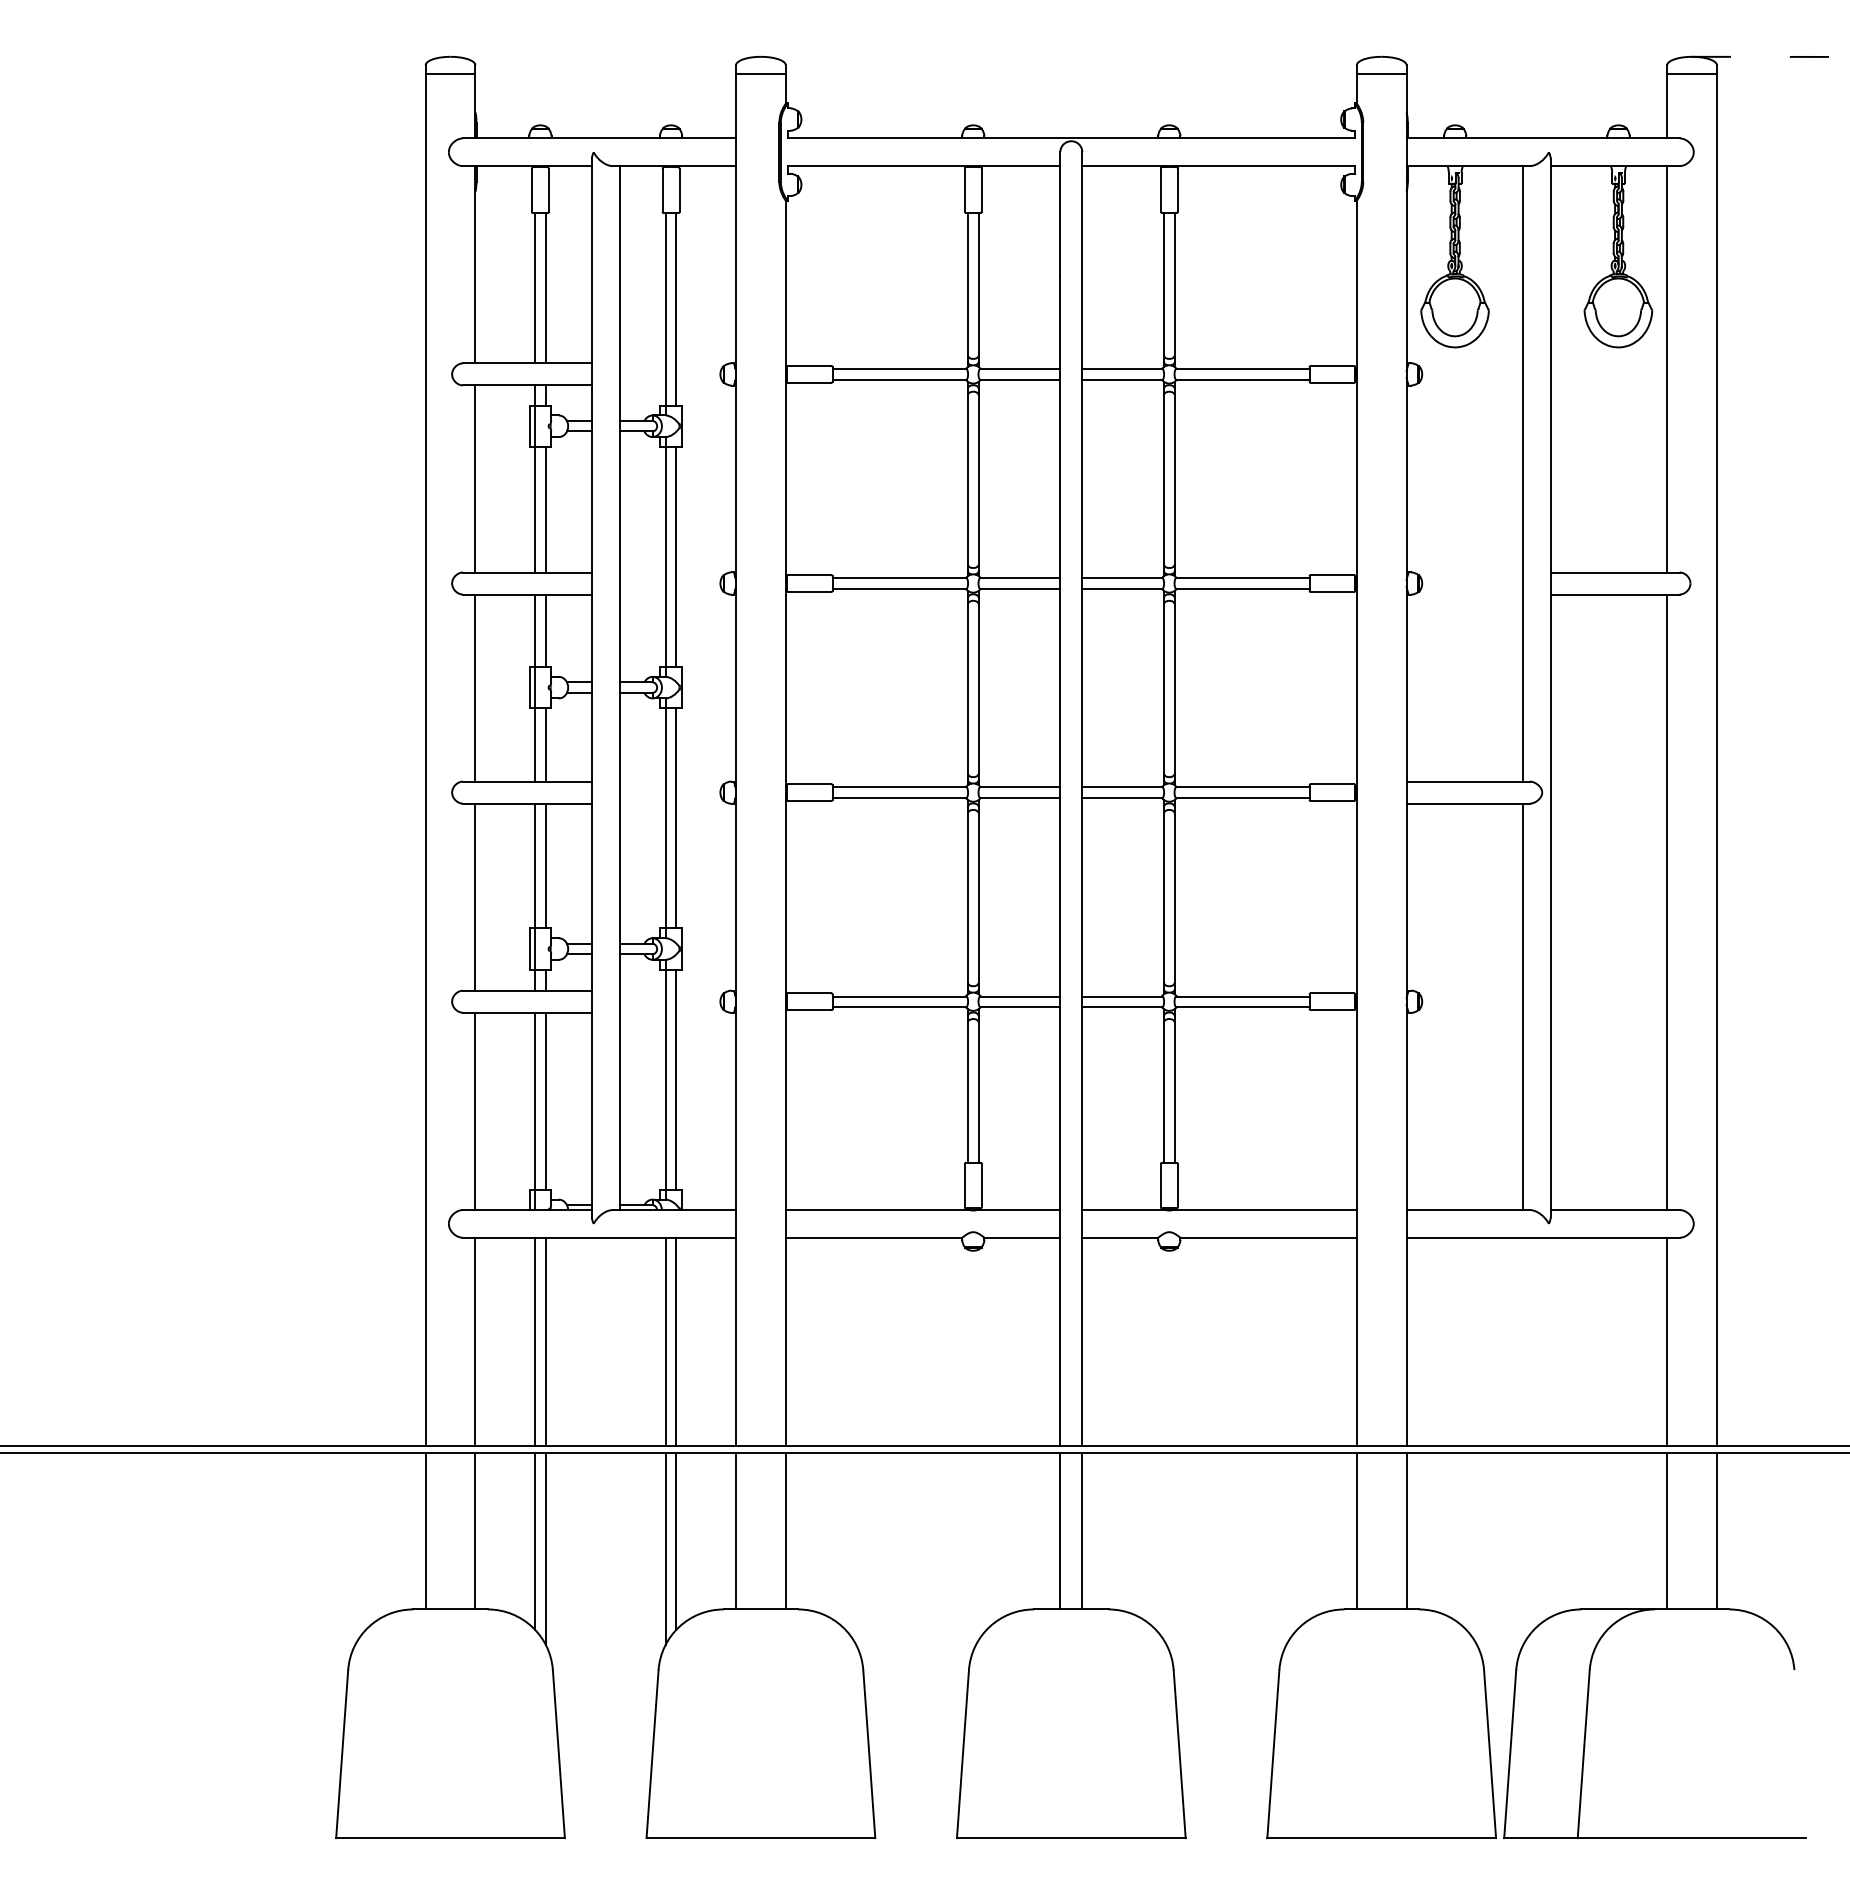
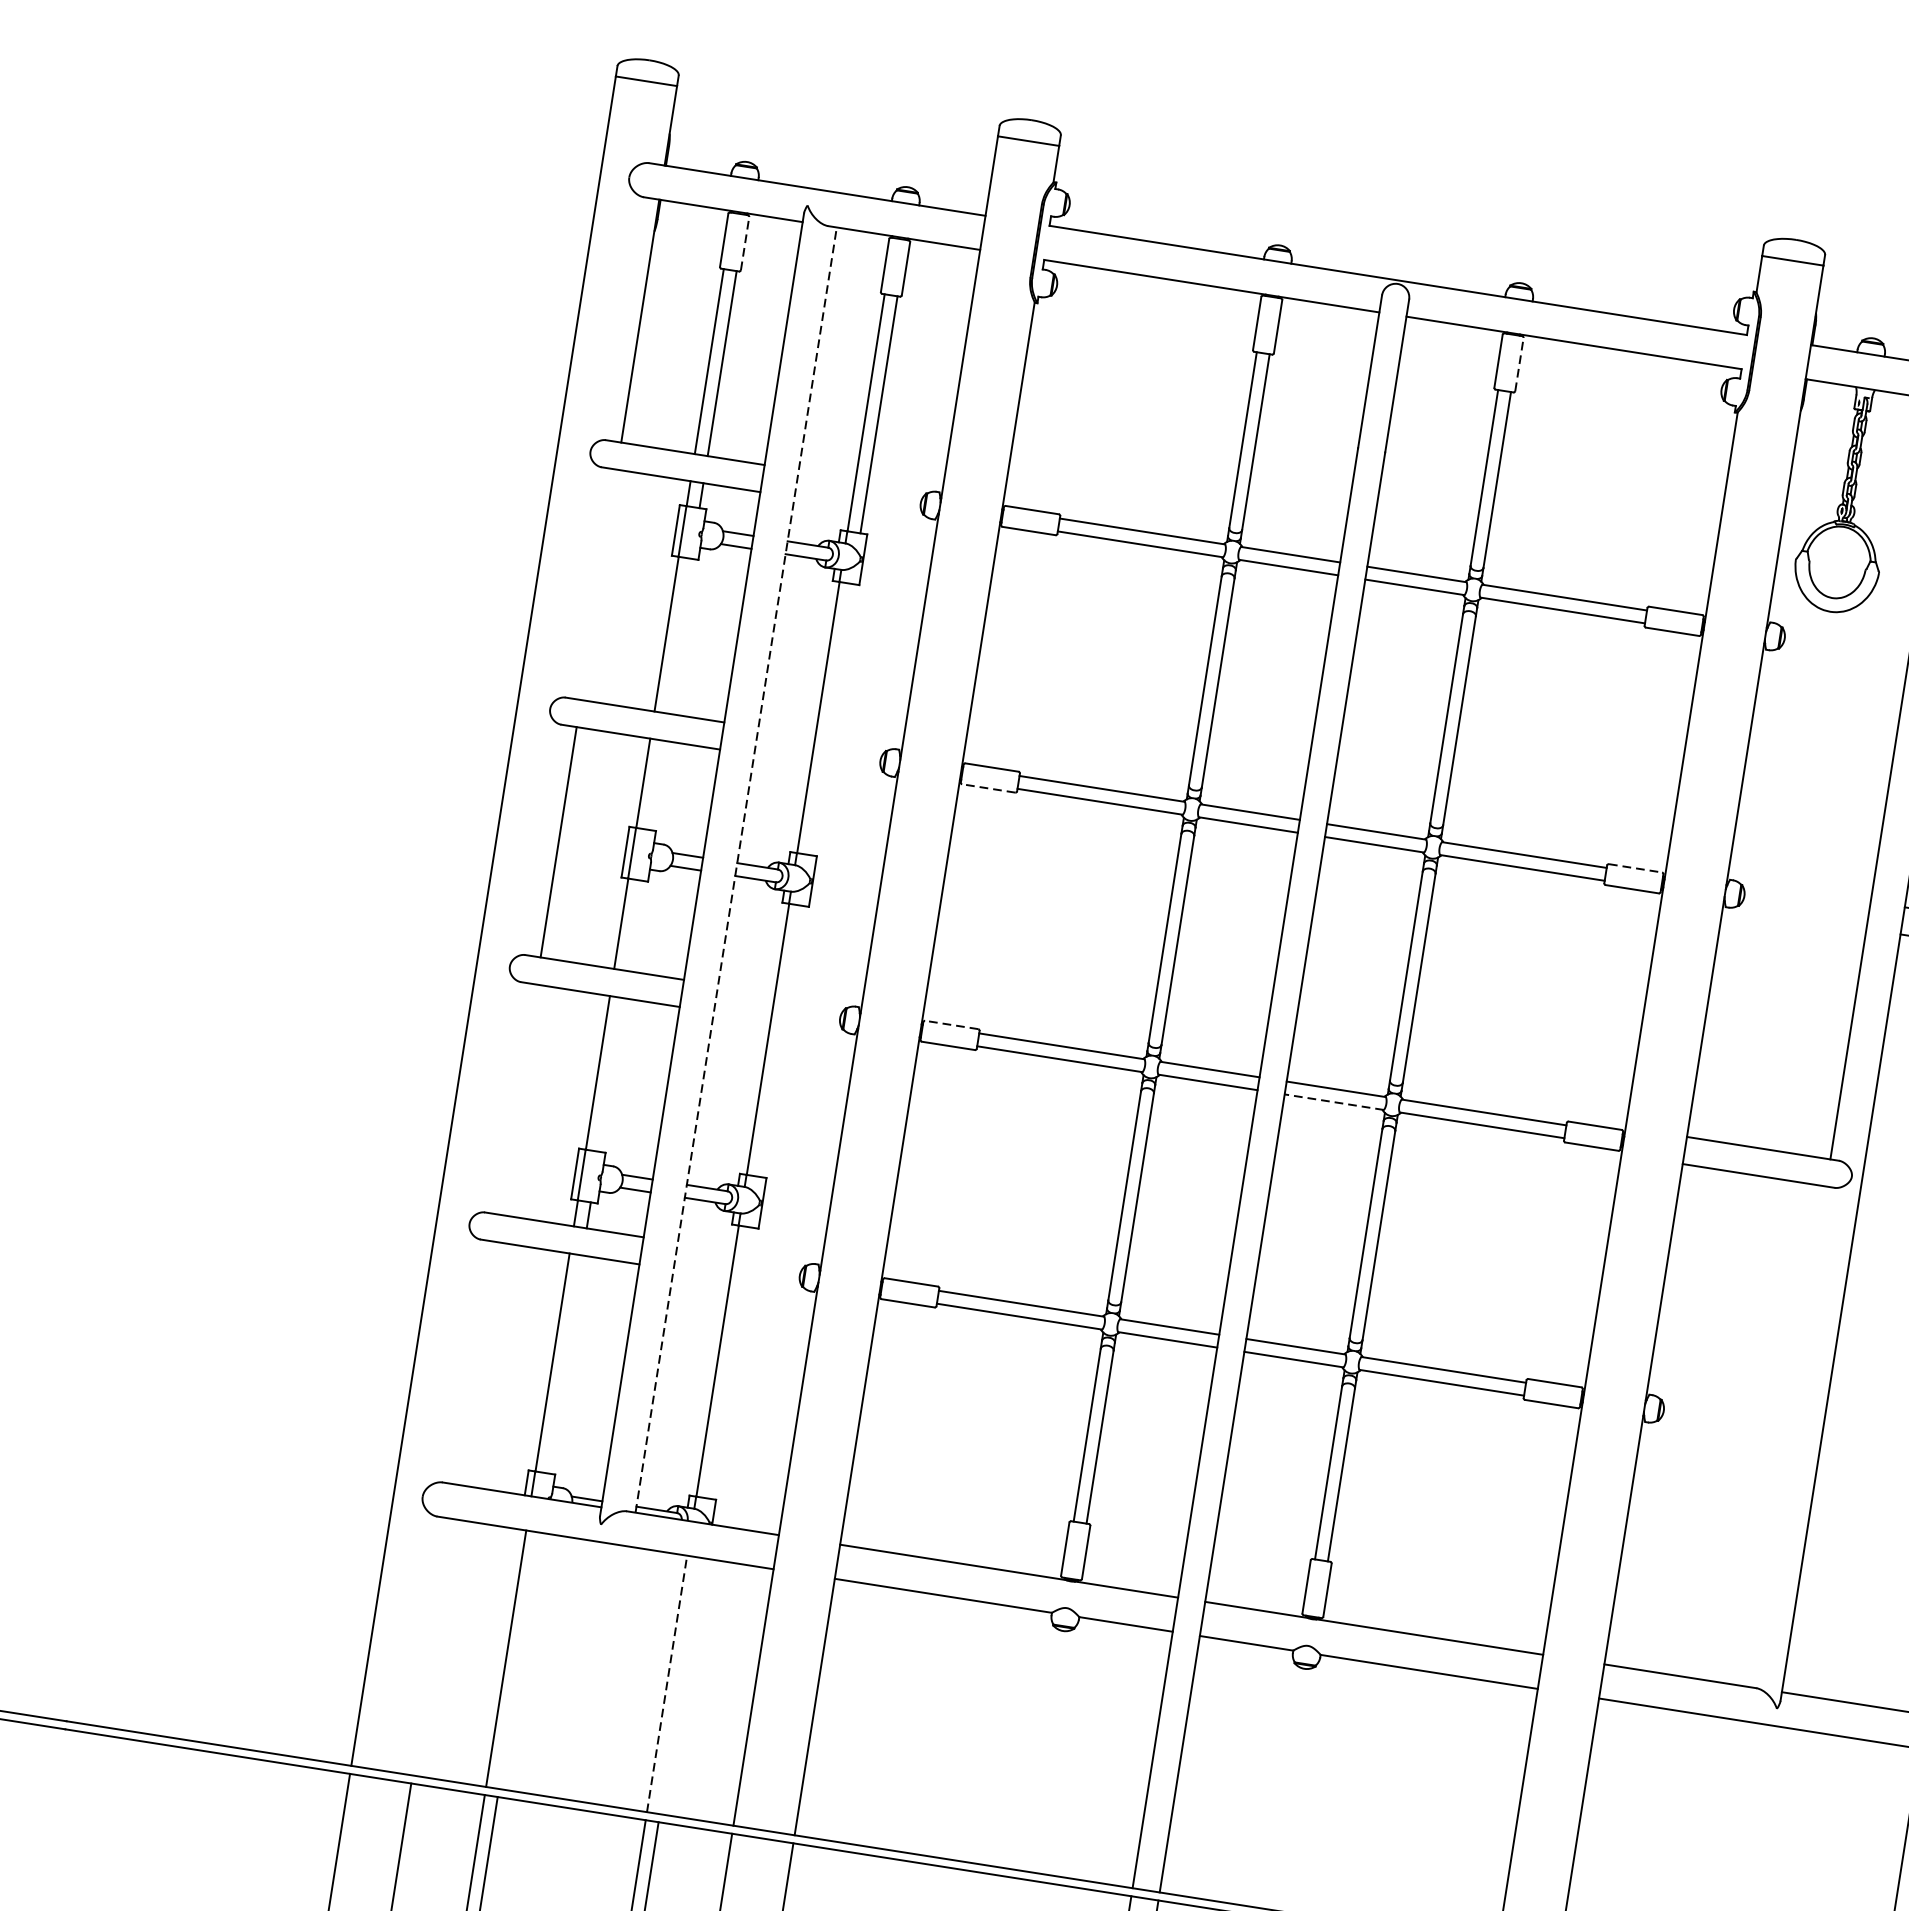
line: (548, 190) -> (744, 243), solid -> dashed
line: (1177, 190) -> (1518, 365), solid -> dashed
line: (475, 478) -> (599, 584), removed
line: (545, 509) -> (679, 635), removed
line: (676, 556) -> (831, 719), removed
line: (1332, 575) -> (1635, 868), solid -> dashed
line: (809, 592) -> (988, 789), solid -> dashed
line: (545, 630) -> (656, 784), removed
line: (619, 688) -> (735, 870), solid -> dashed
line: (545, 744) -> (634, 925), removed
line: (809, 784) -> (951, 1025), solid -> dashed
line: (1122, 797) -> (1334, 1101), solid -> dashed
line: (676, 818) -> (781, 1041), removed
line: (545, 865) -> (610, 1074), removed
line: (475, 896) -> (518, 1098), removed
line: (1523, 1006) -> (1787, 1436), removed
line: (676, 1079) -> (730, 1362), removed
line: (545, 1100) -> (565, 1363), removed
line: (475, 1111) -> (477, 1363), removed
line: (475, 1341) -> (432, 1646), removed
line: (545, 1341) -> (518, 1660), removed
line: (665, 1341) -> (666, 1683), solid -> dashed
line: (676, 1341) -> (680, 1685), removed

